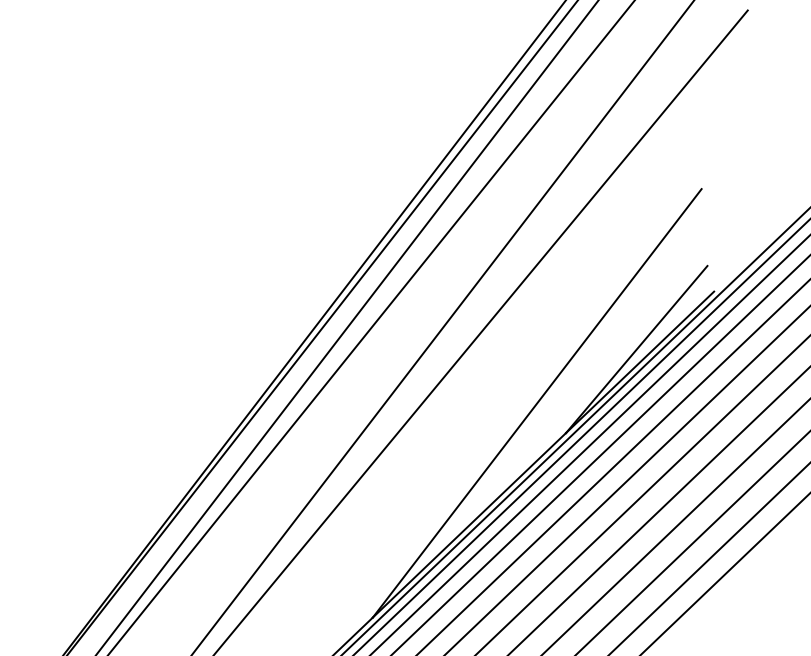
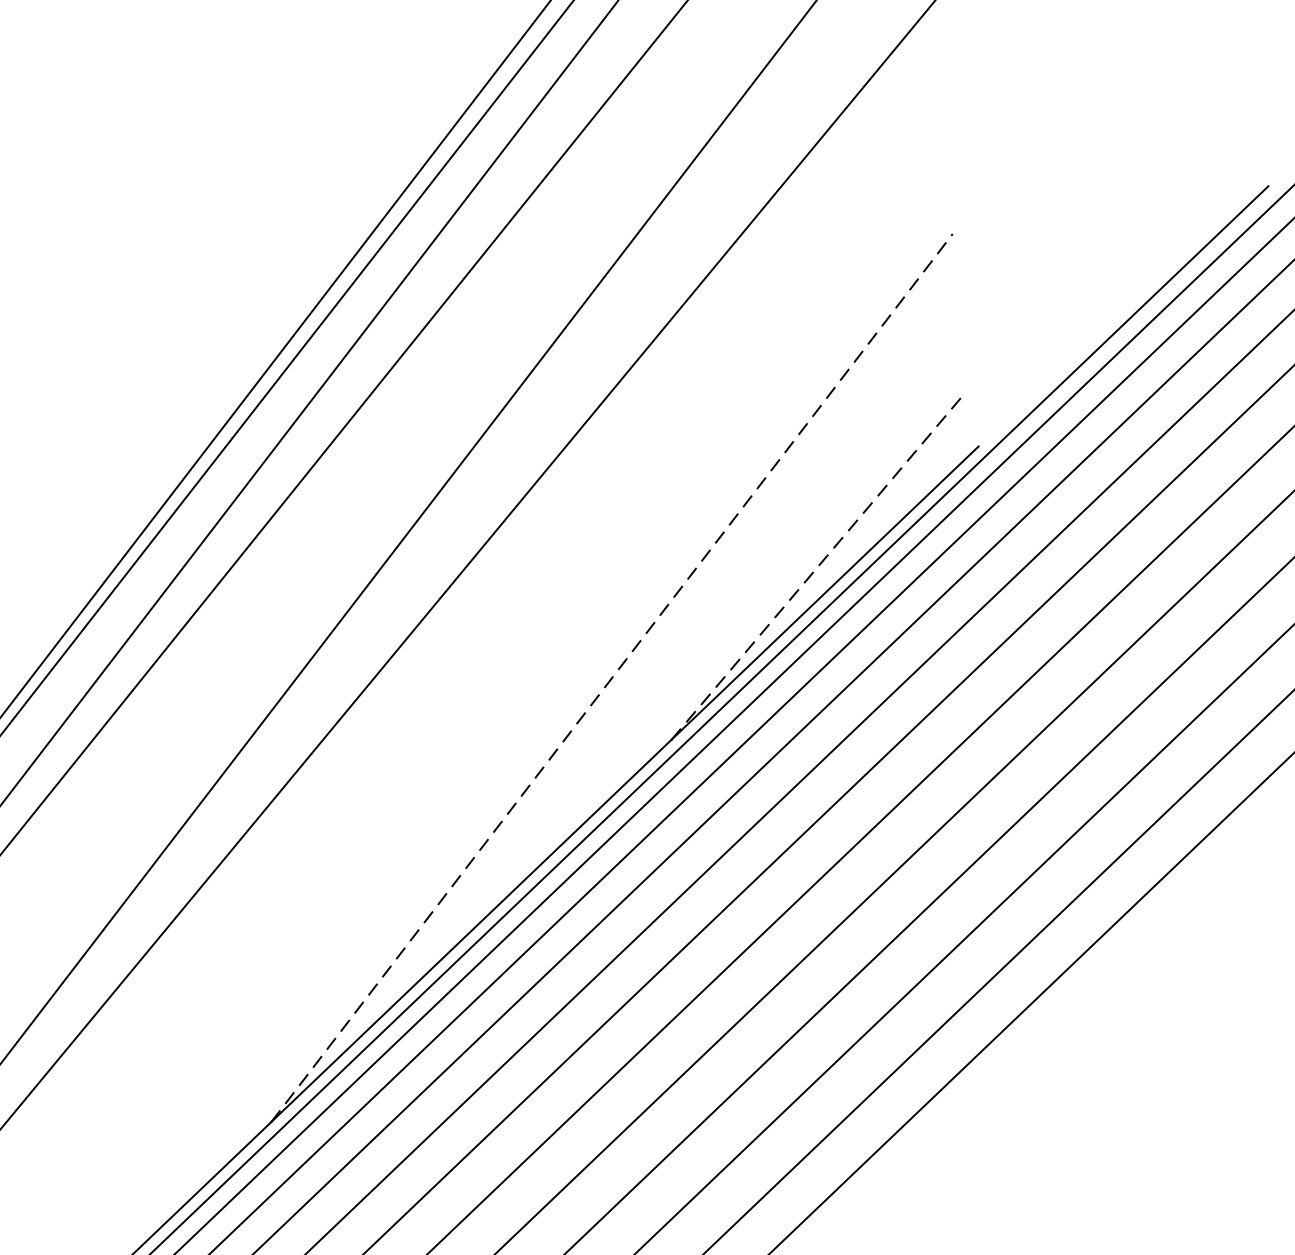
line: (637, 349) -> (819, 566), solid -> dashed
line: (537, 402) -> (612, 676), solid -> dashed

